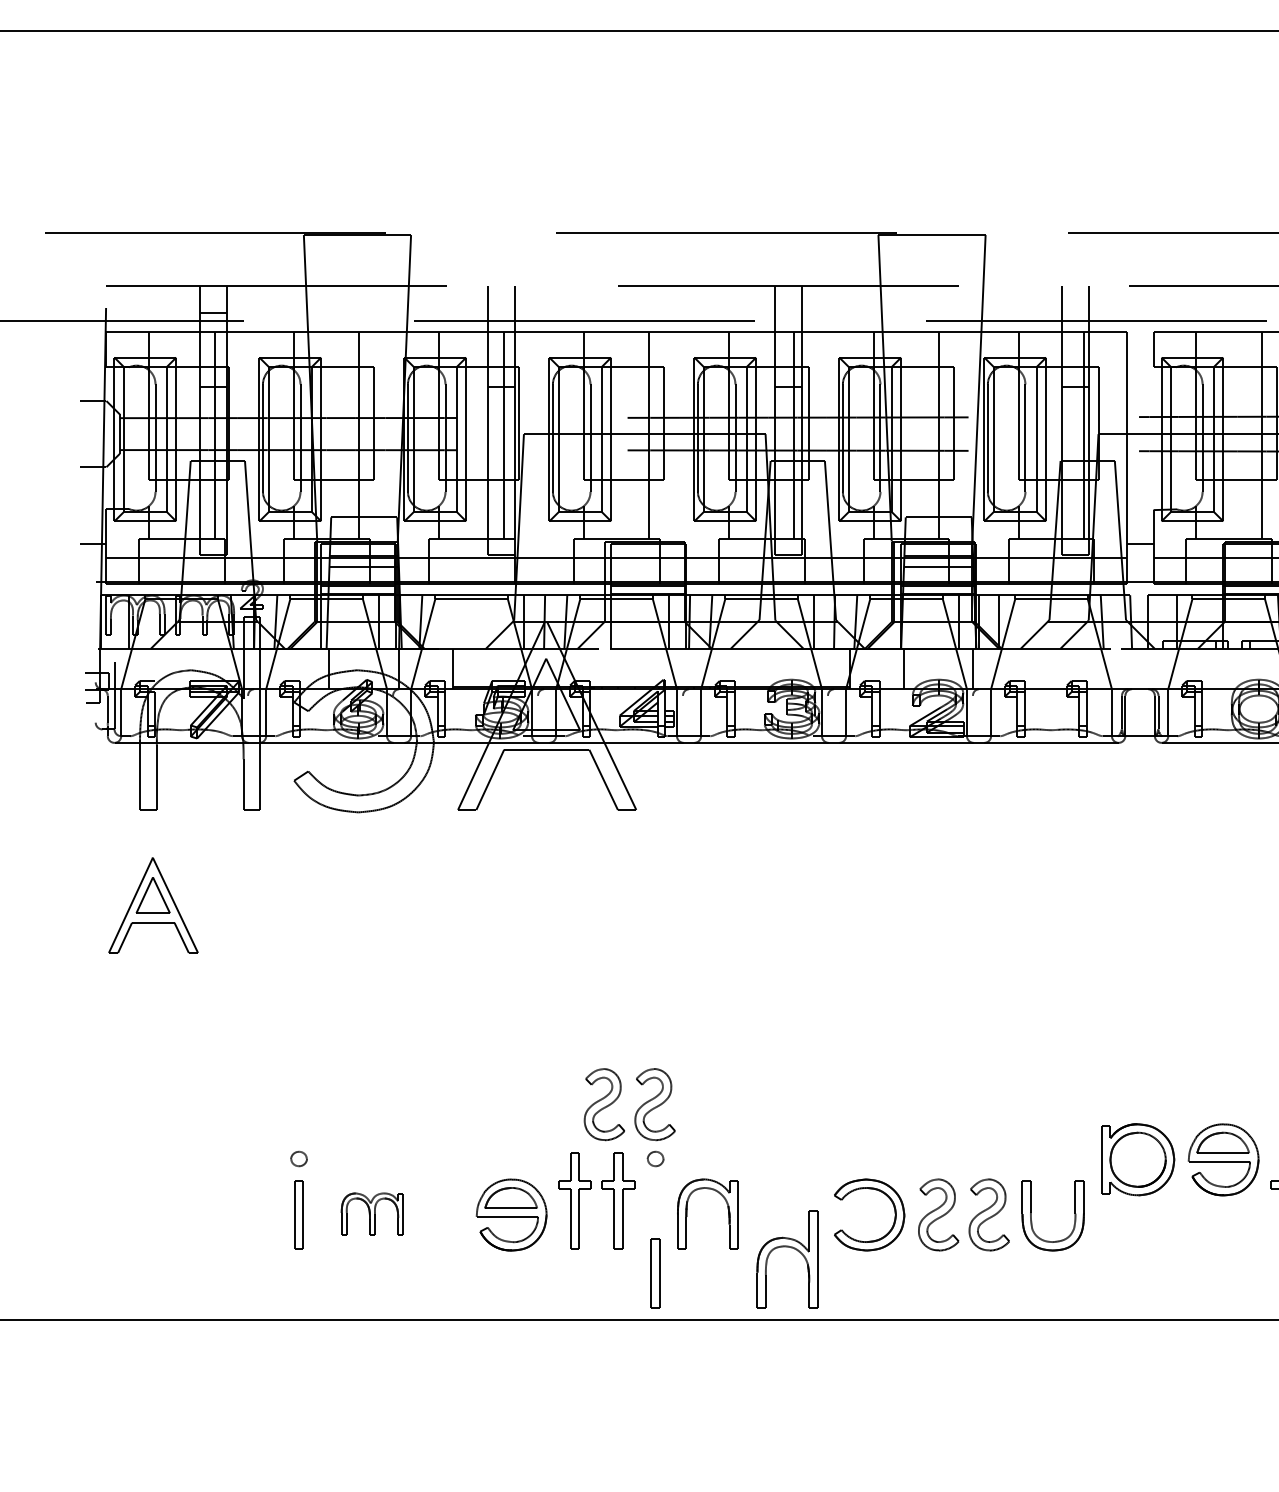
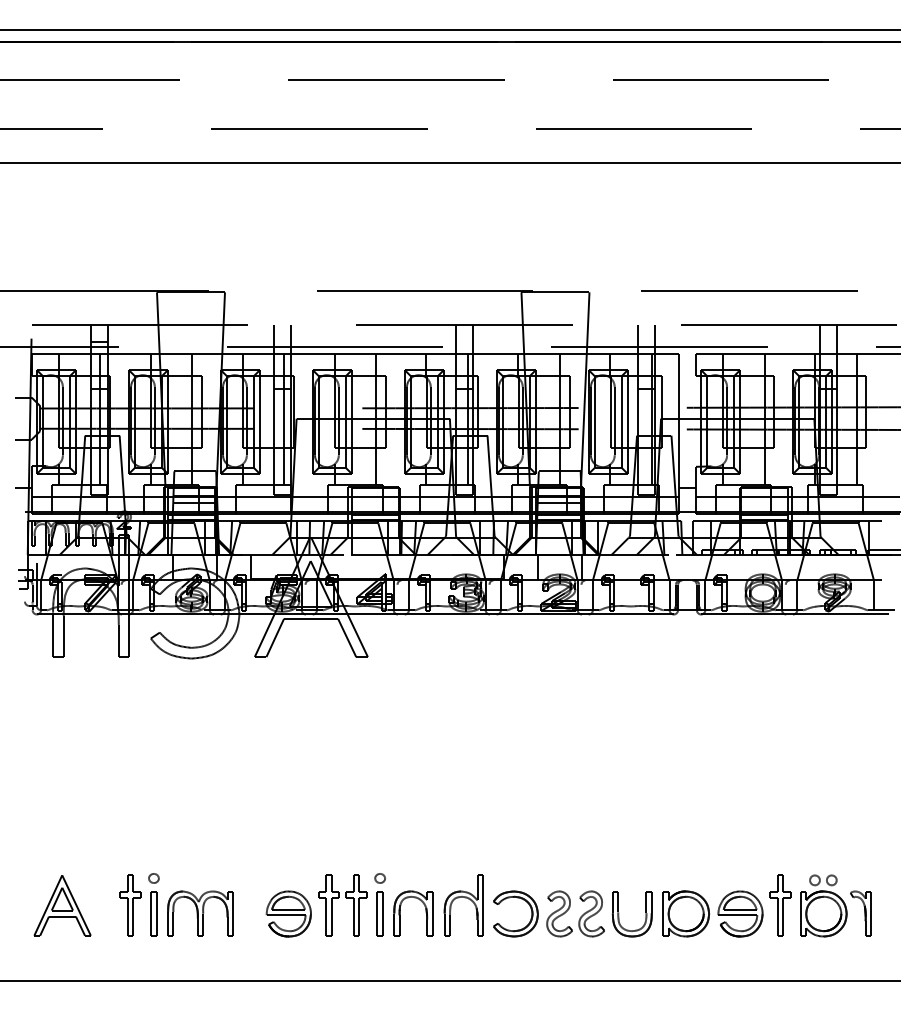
part: (153, 905) -> (62, 905), moved
part: (629, 1103) -> (363, 843), removed
part: (1179, 1159) -> (712, 913), moved
part: (262, 1201) -> (130, 905), added
part: (372, 1214) -> (200, 913), size x1.67
part: (790, 1248) -> (465, 898), moved
part: (654, 1272) -> (379, 913), moved

